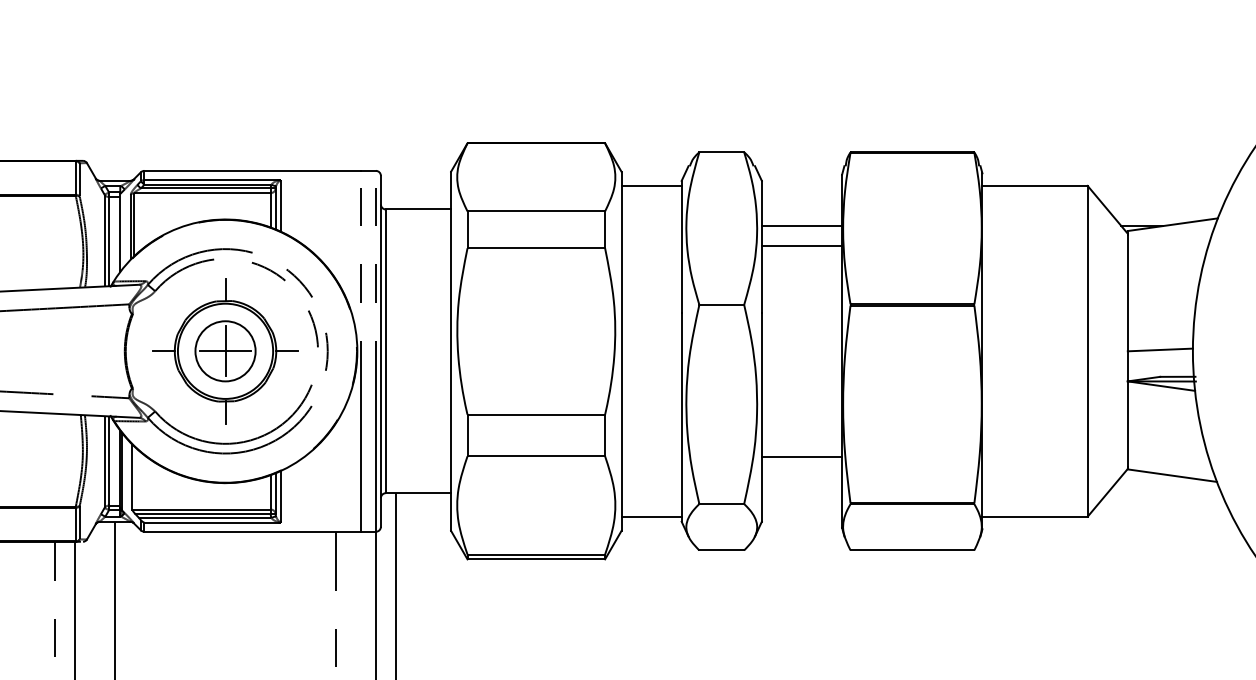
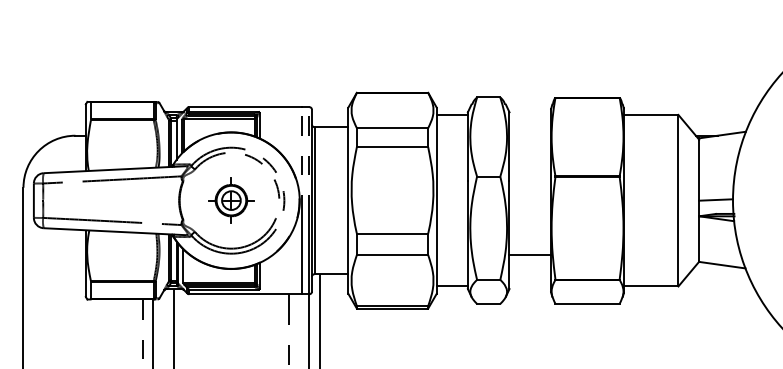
line: (802, 225) -> (530, 135), removed
line: (802, 246) -> (530, 146), removed
part: (225, 350) -> (231, 200), size x0.6

